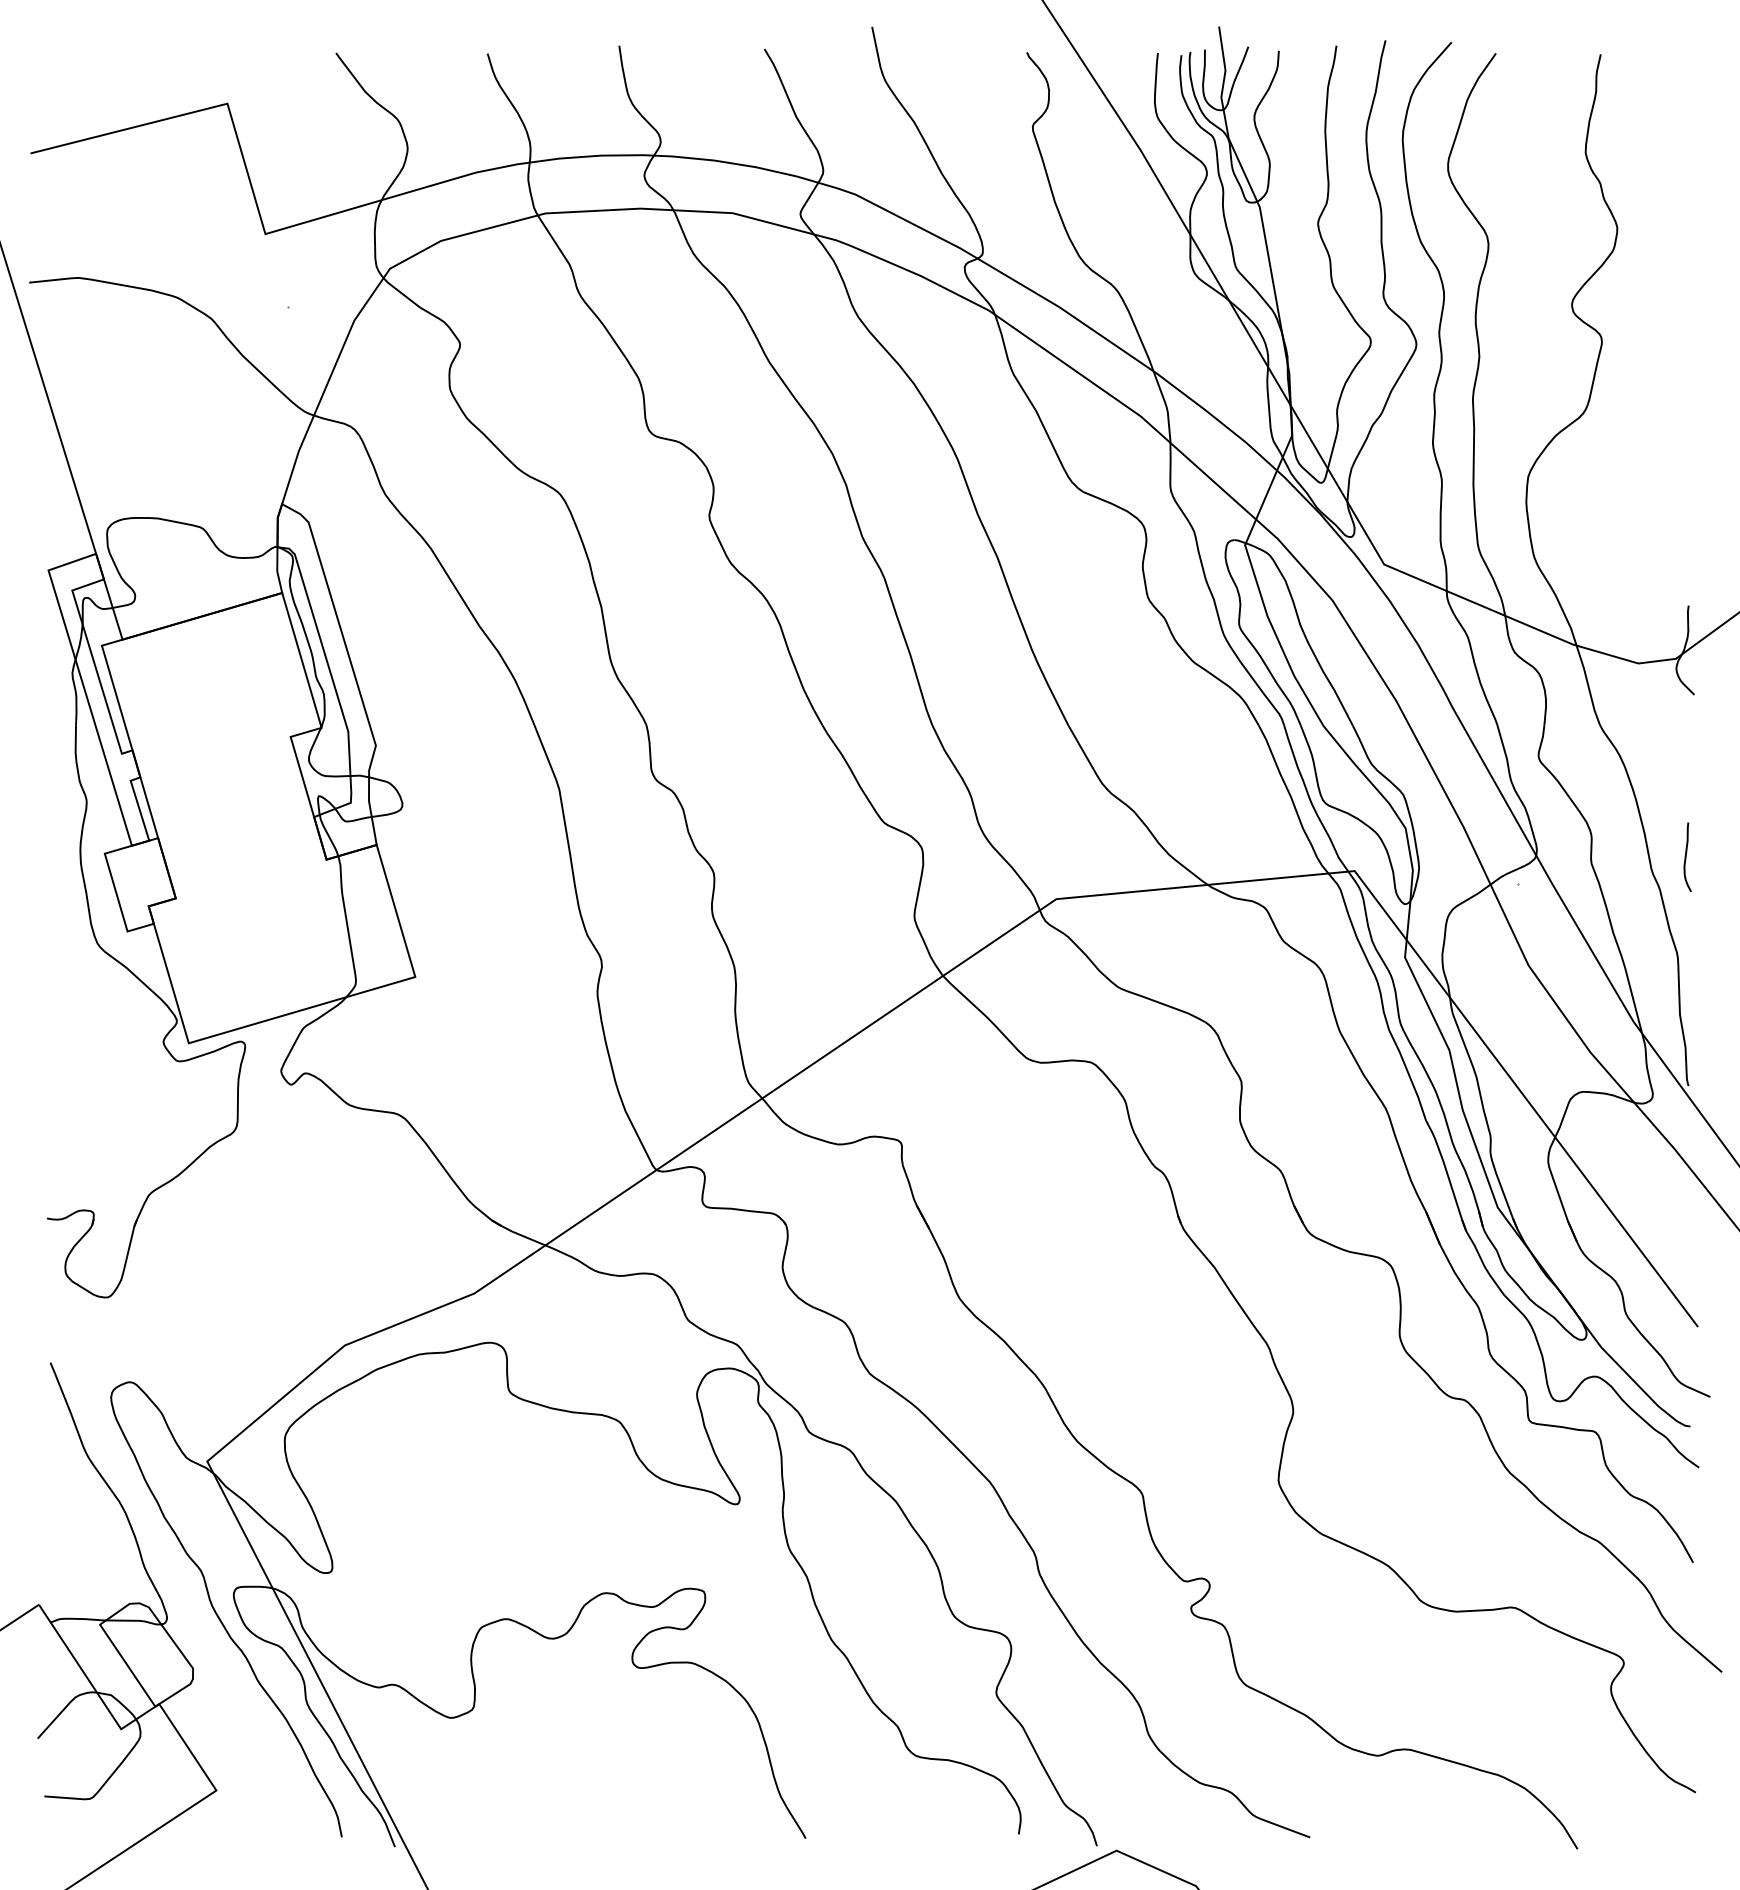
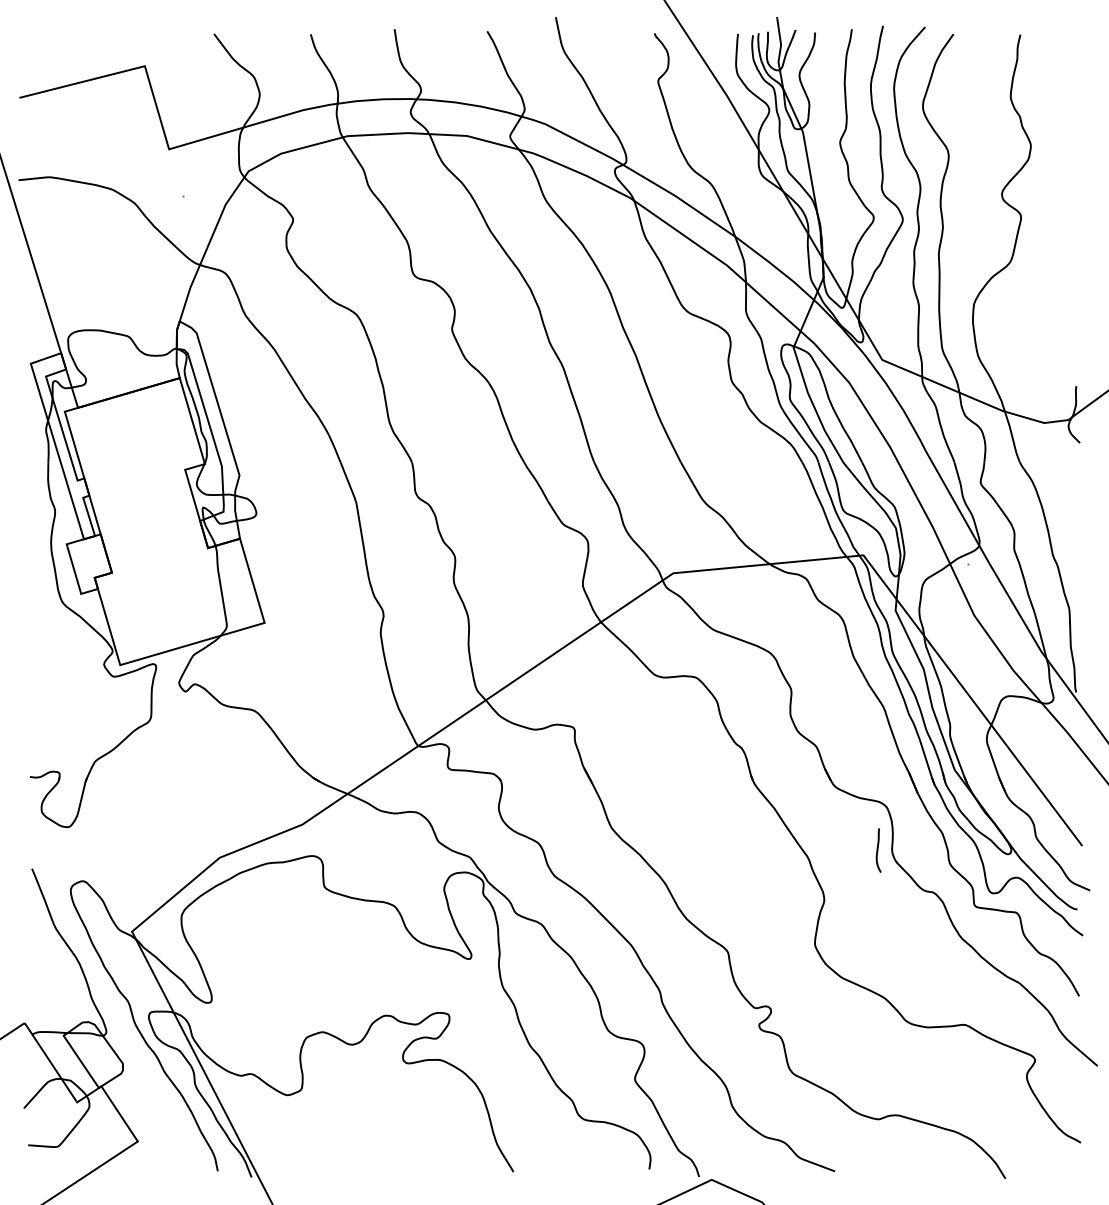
curve: (1687, 857) -> (878, 850), moved

